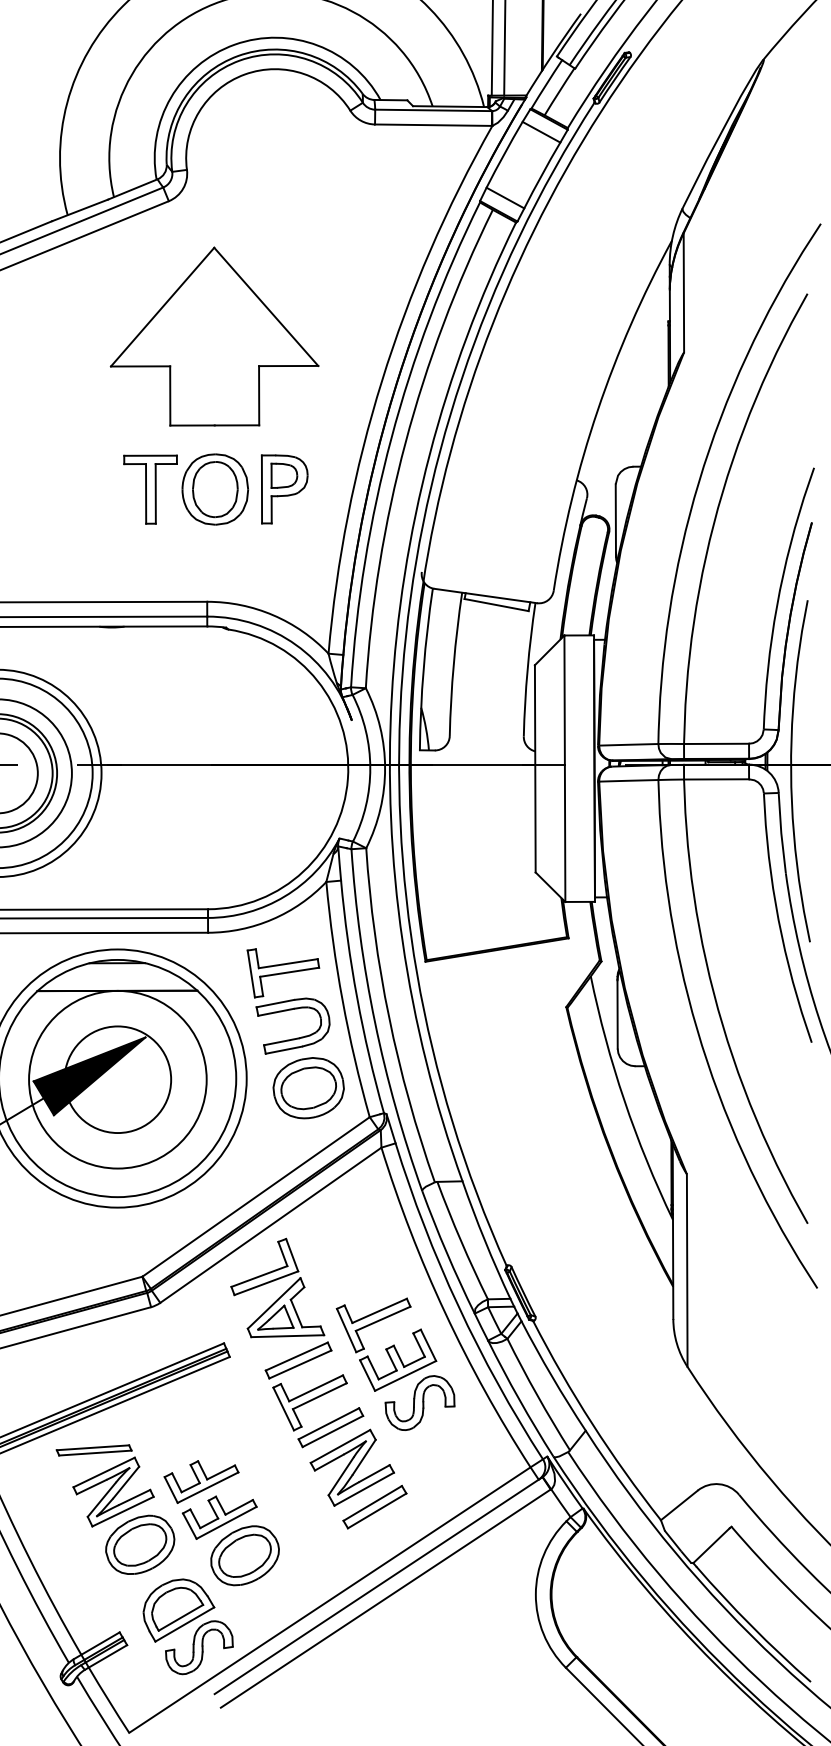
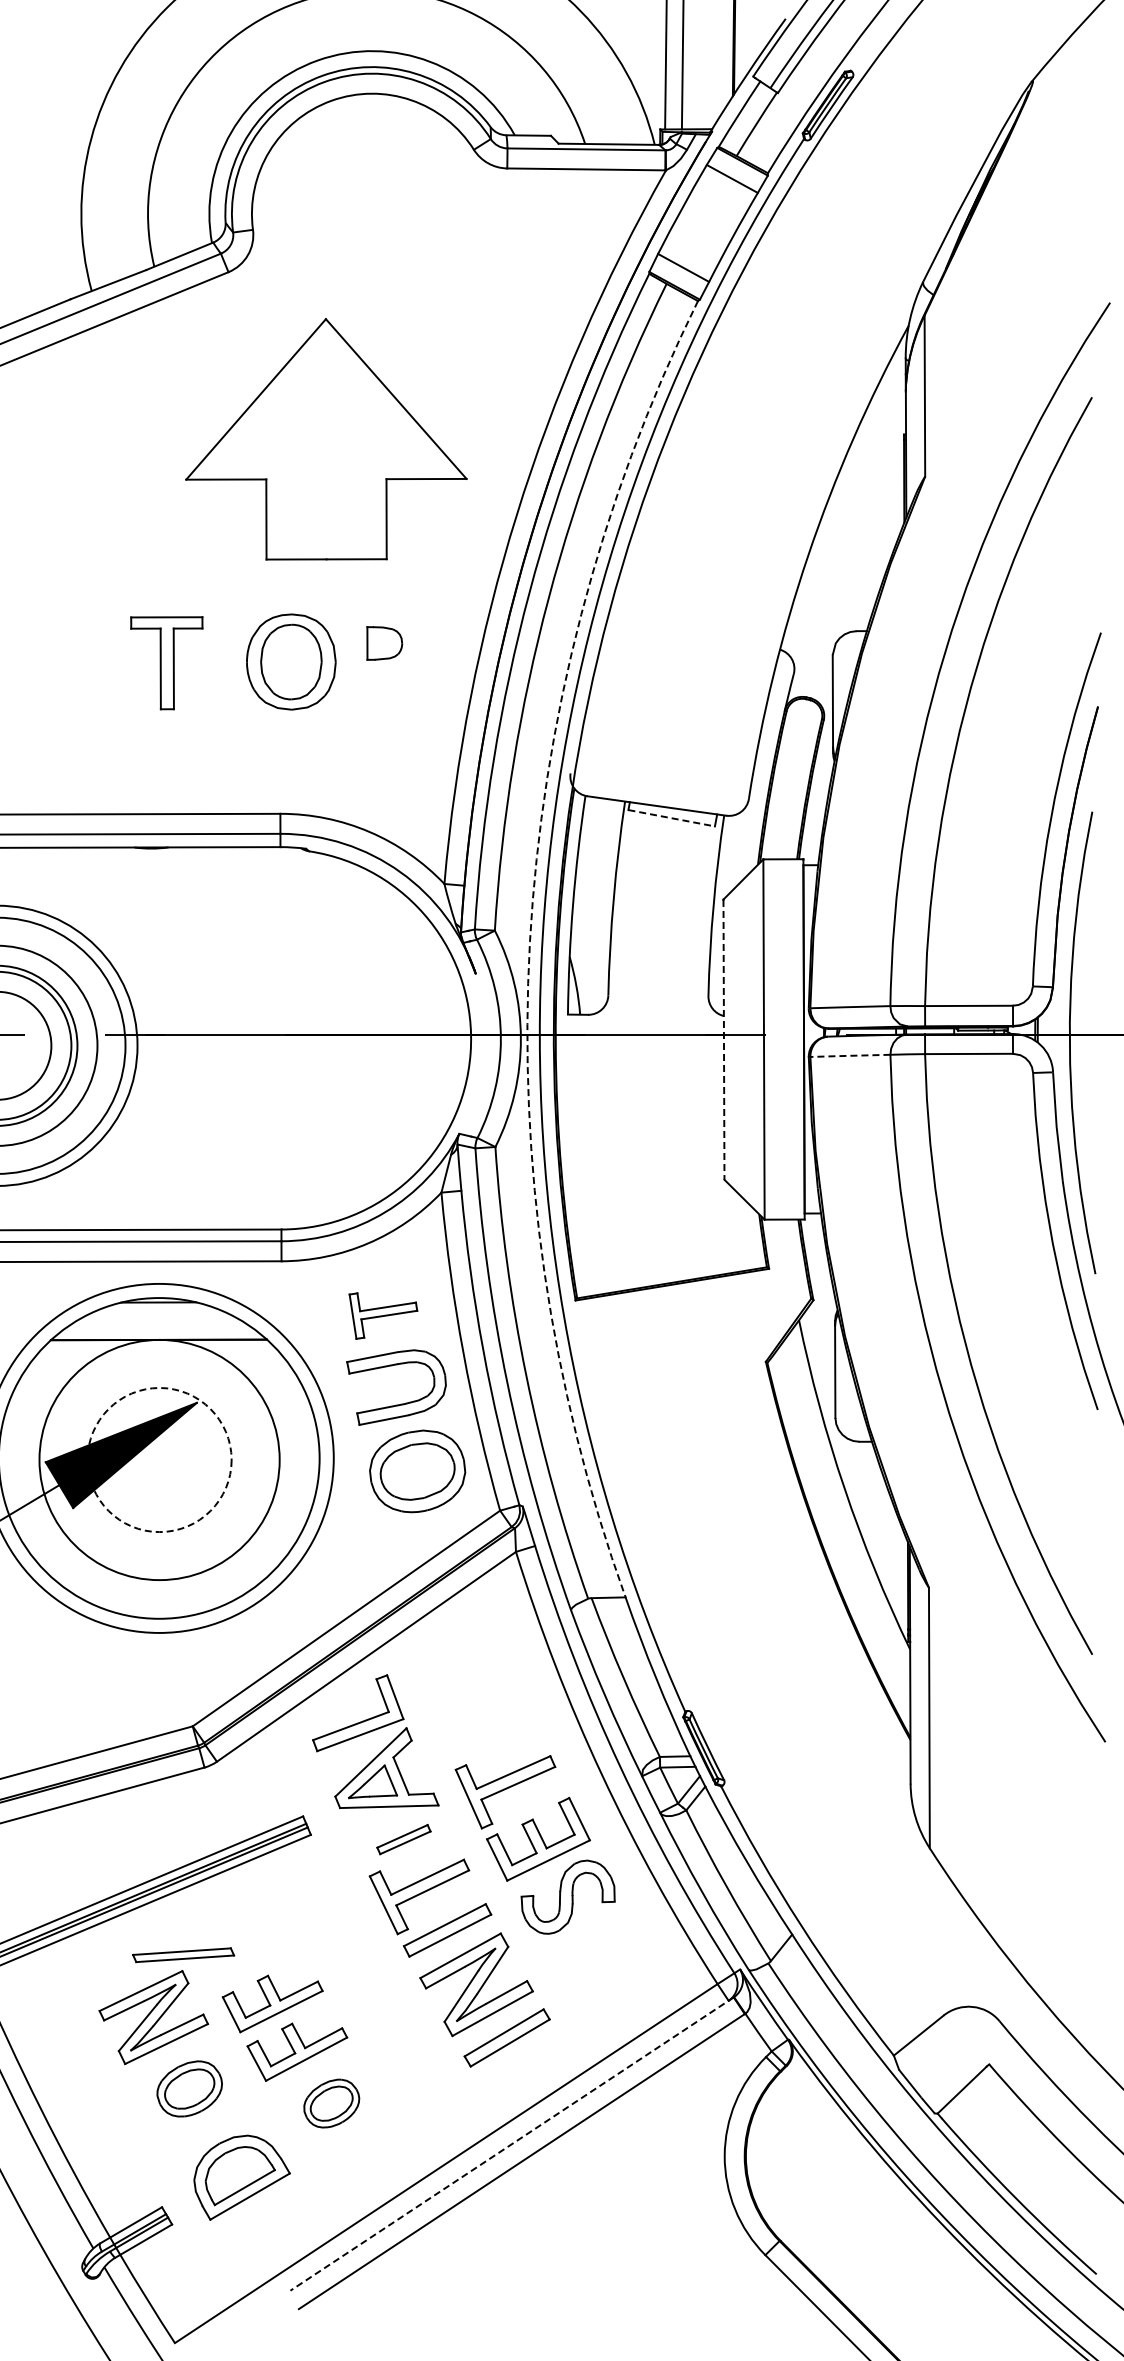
part: (214, 336) -> (326, 439), moved
part: (150, 489) -> (166, 663), moved
part: (284, 489) -> (385, 661), removed
line: (497, 605) -> (672, 818), solid -> dashed
arc: (391, 696) -> (529, 941), solid -> dashed
line: (534, 768) -> (723, 1039), solid -> dashed
line: (628, 780) -> (849, 1055), solid -> dashed
part: (283, 972) -> (383, 1315), size x0.7
circle: (117, 1079) -> (159, 1459), solid -> dashed
part: (298, 1360) -> (403, 1839), size x0.6
part: (94, 1450) -> (183, 1955), moved
part: (139, 1544) -> (189, 2088), size x0.7
part: (245, 1555) -> (331, 2103), size x0.6
line: (378, 1585) -> (512, 2144), solid -> dashed
part: (199, 1647) -> (269, 2227), removed

